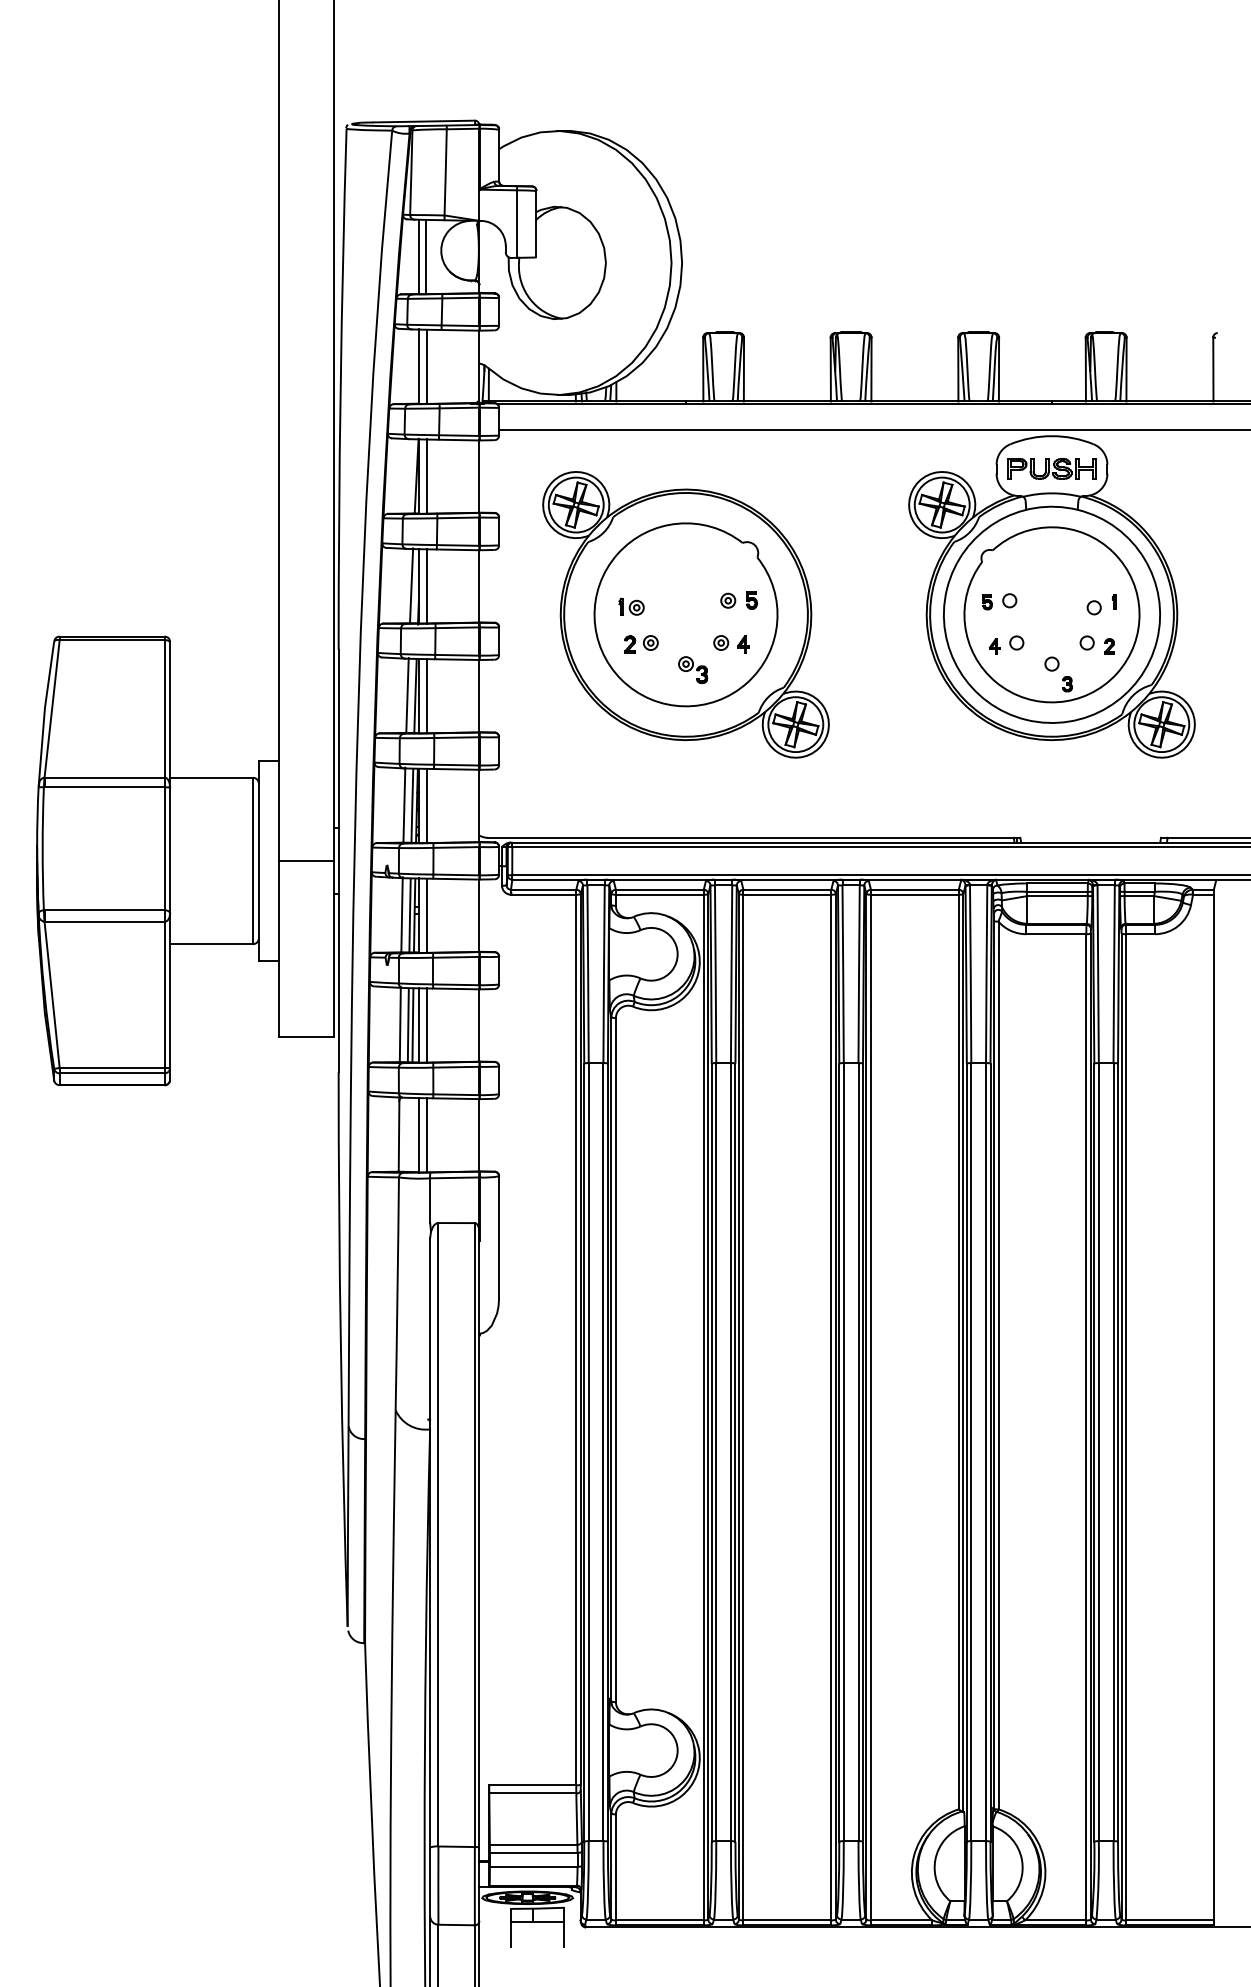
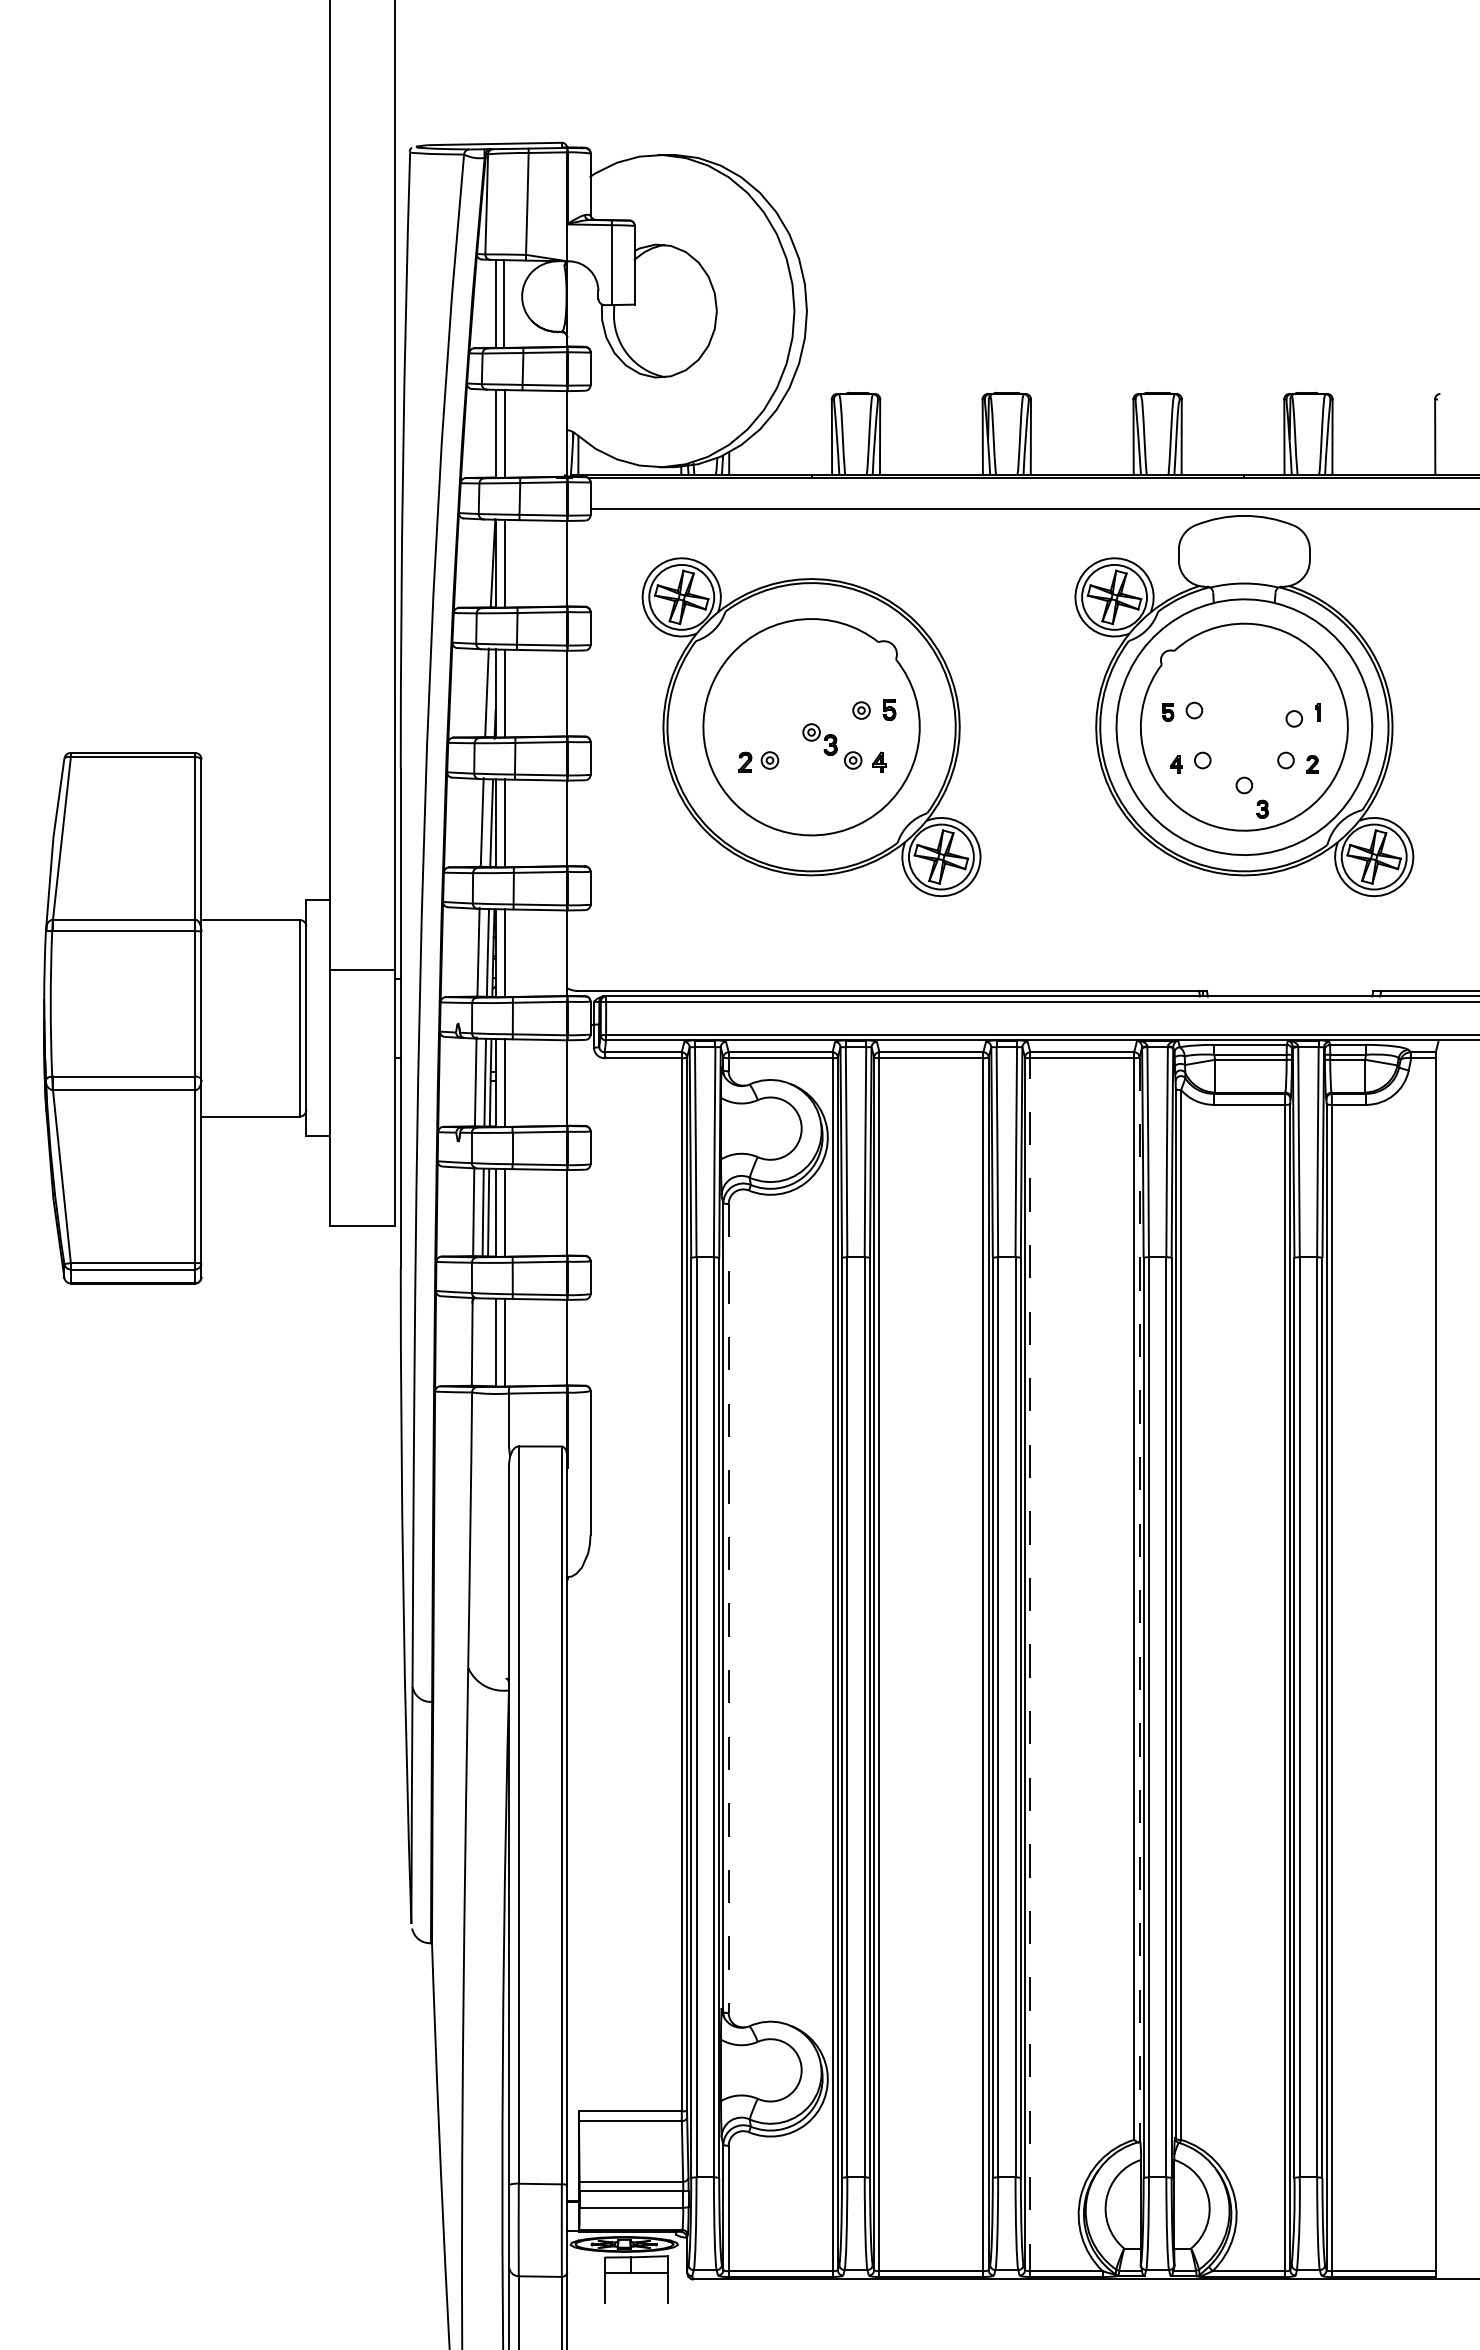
part: (1051, 468) -> (1243, 554), removed
part: (630, 606) -> (746, 717), removed
part: (692, 670) -> (819, 739), moved
line: (306, 861) -> (362, 970), moved
line: (963, 1353) -> (1139, 1600), solid -> dashed
line: (615, 1360) -> (728, 1608), solid -> dashed
line: (871, 1407) -> (1030, 1664), solid -> dashed

